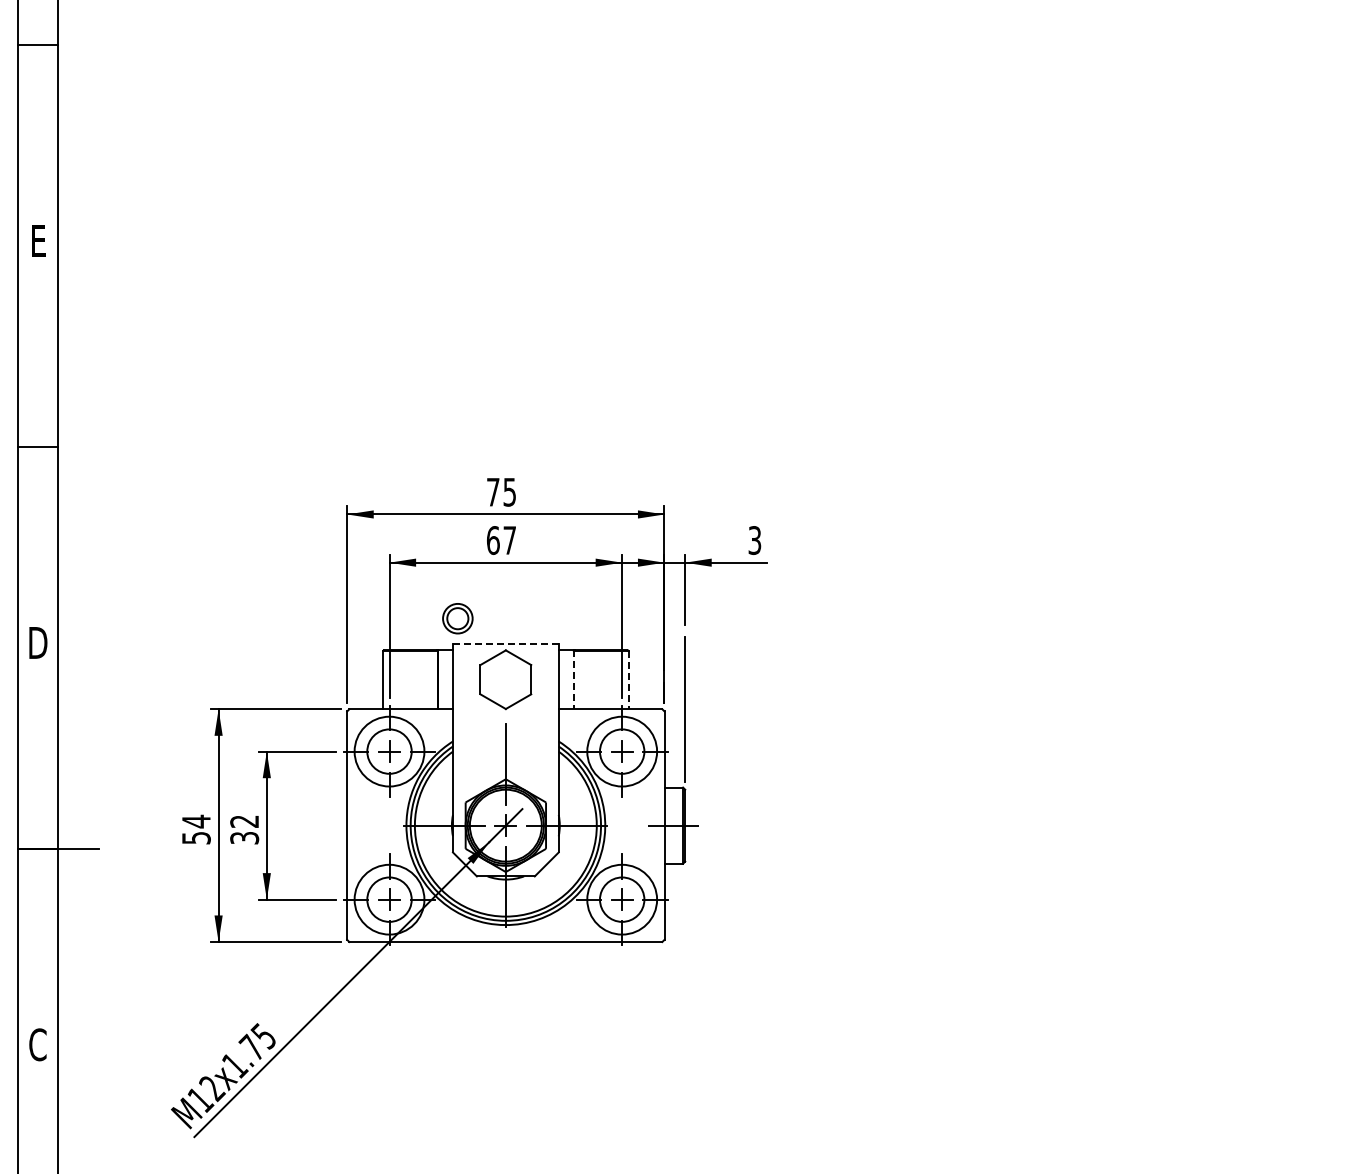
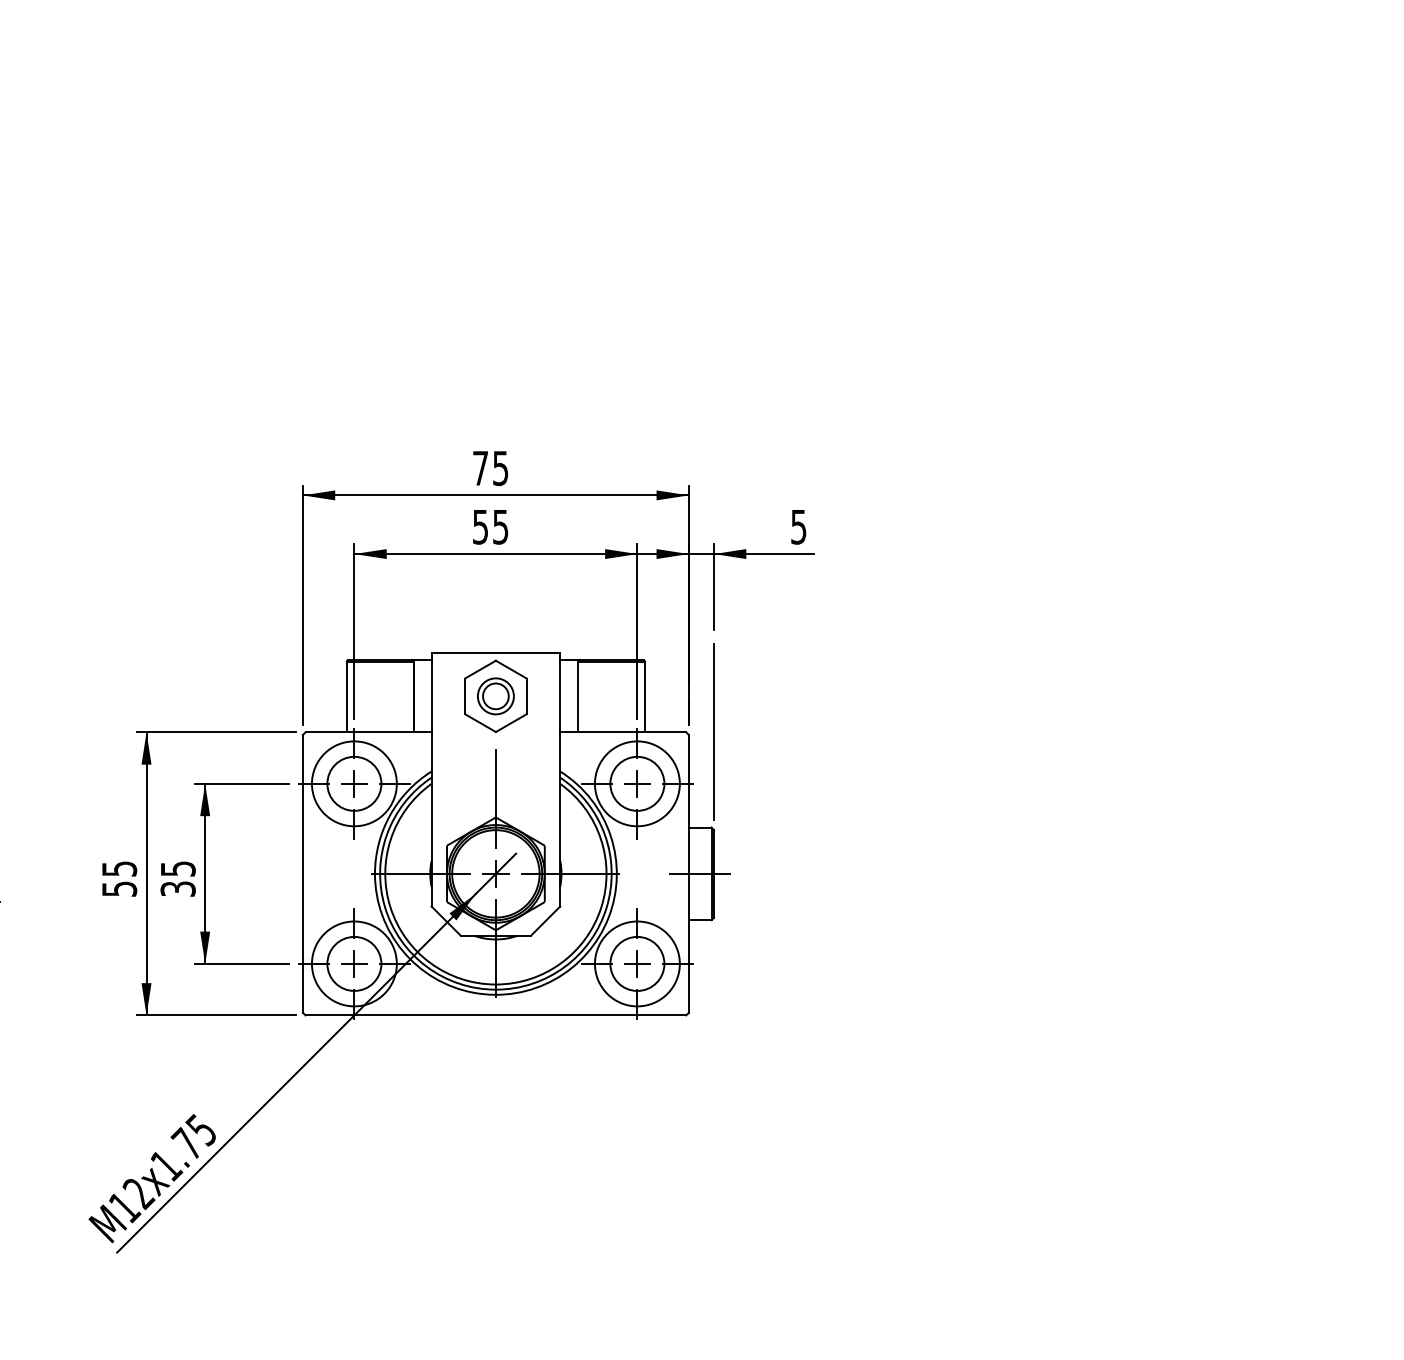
text: (501, 540) -> (490, 527), 67 -> 55
text: (755, 540) -> (799, 527), 3 -> 5
part: (457, 618) -> (495, 696), moved
line: (505, 643) -> (495, 652), dashed -> solid
line: (573, 679) -> (578, 696), dashed -> solid
line: (628, 680) -> (645, 697), dashed -> solid
text: (196, 821) -> (119, 868), 54 -> 55
text: (244, 821) -> (178, 868), 32 -> 35

